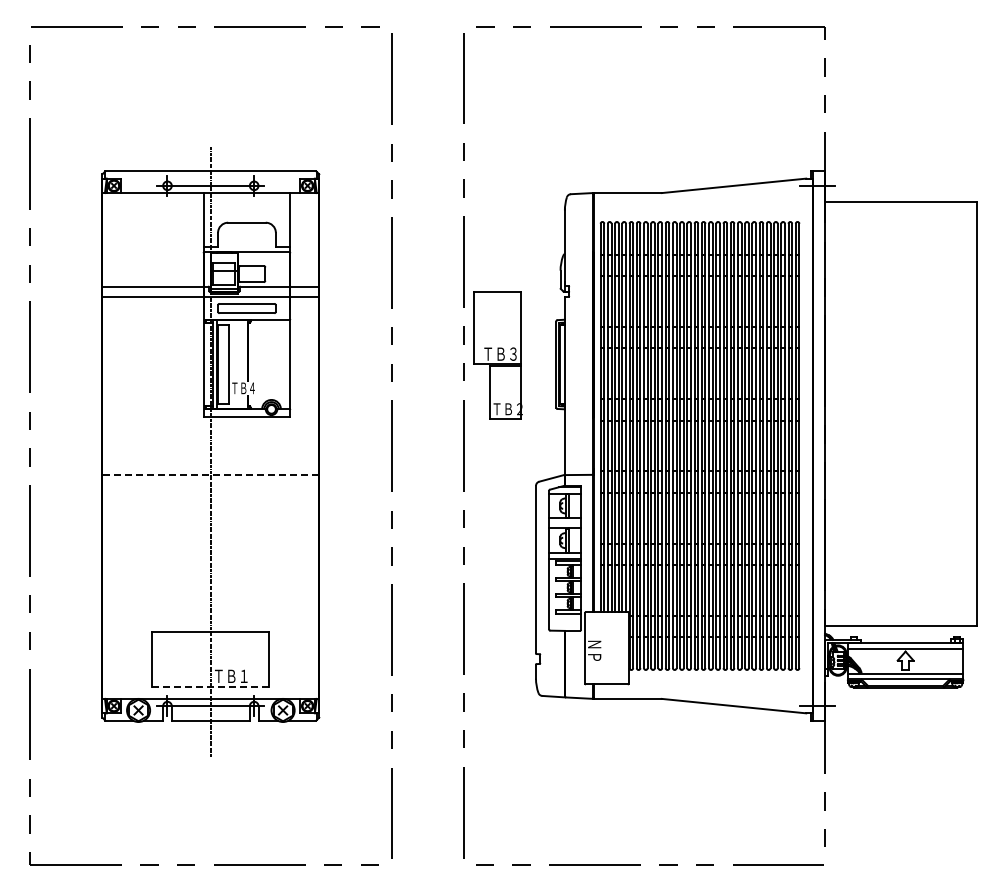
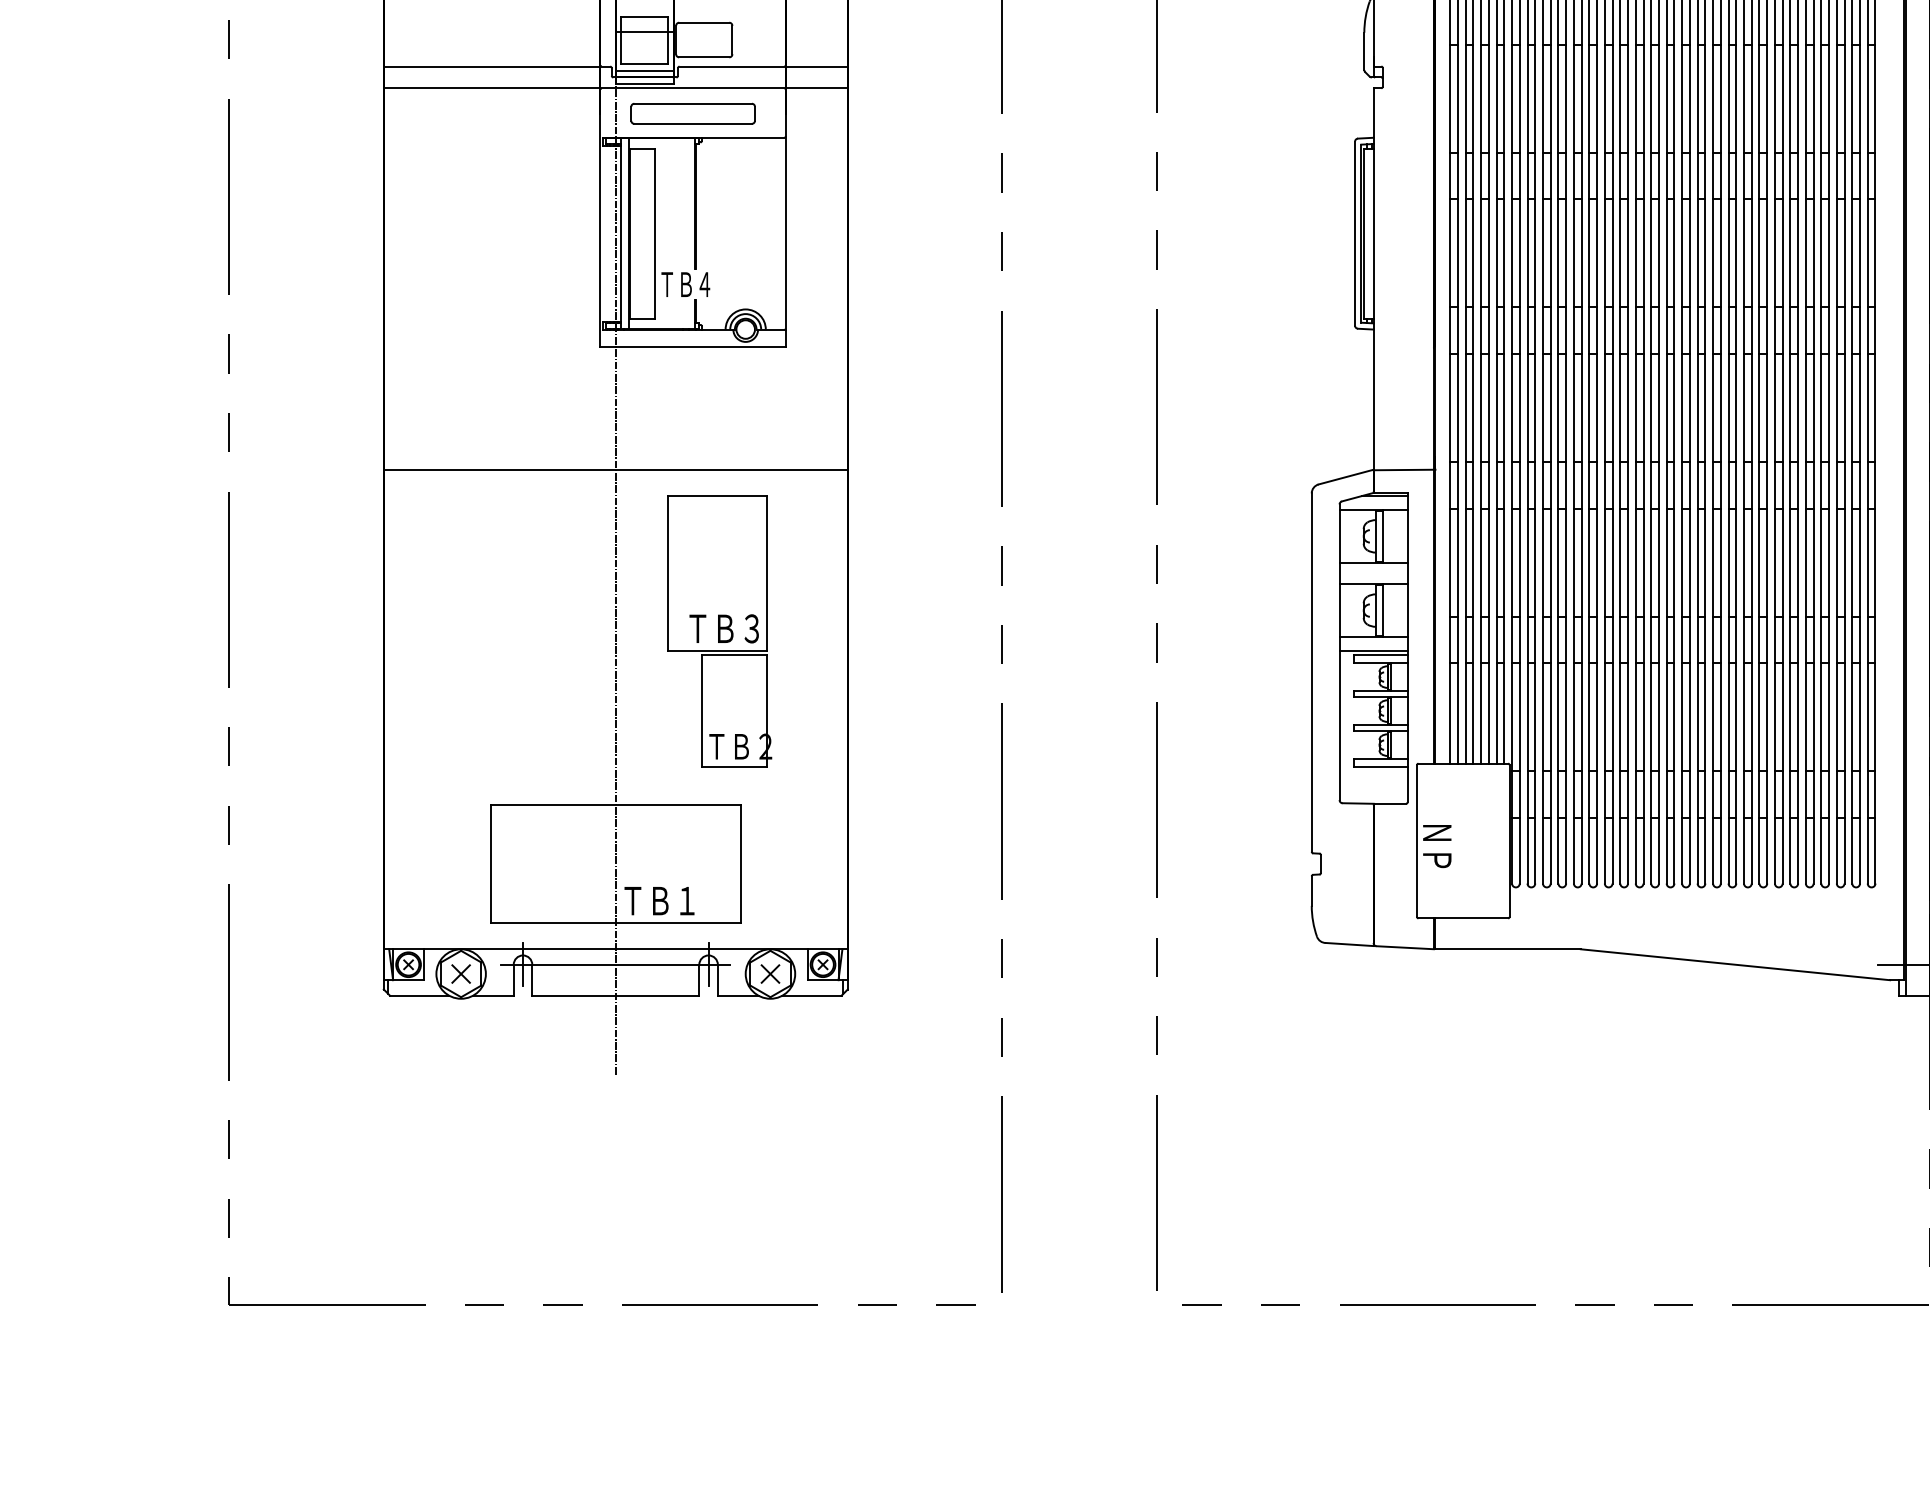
part: (497, 355) -> (717, 631), moved
line: (210, 475) -> (615, 471), dashed -> solid
line: (210, 686) -> (615, 922), dashed -> solid

